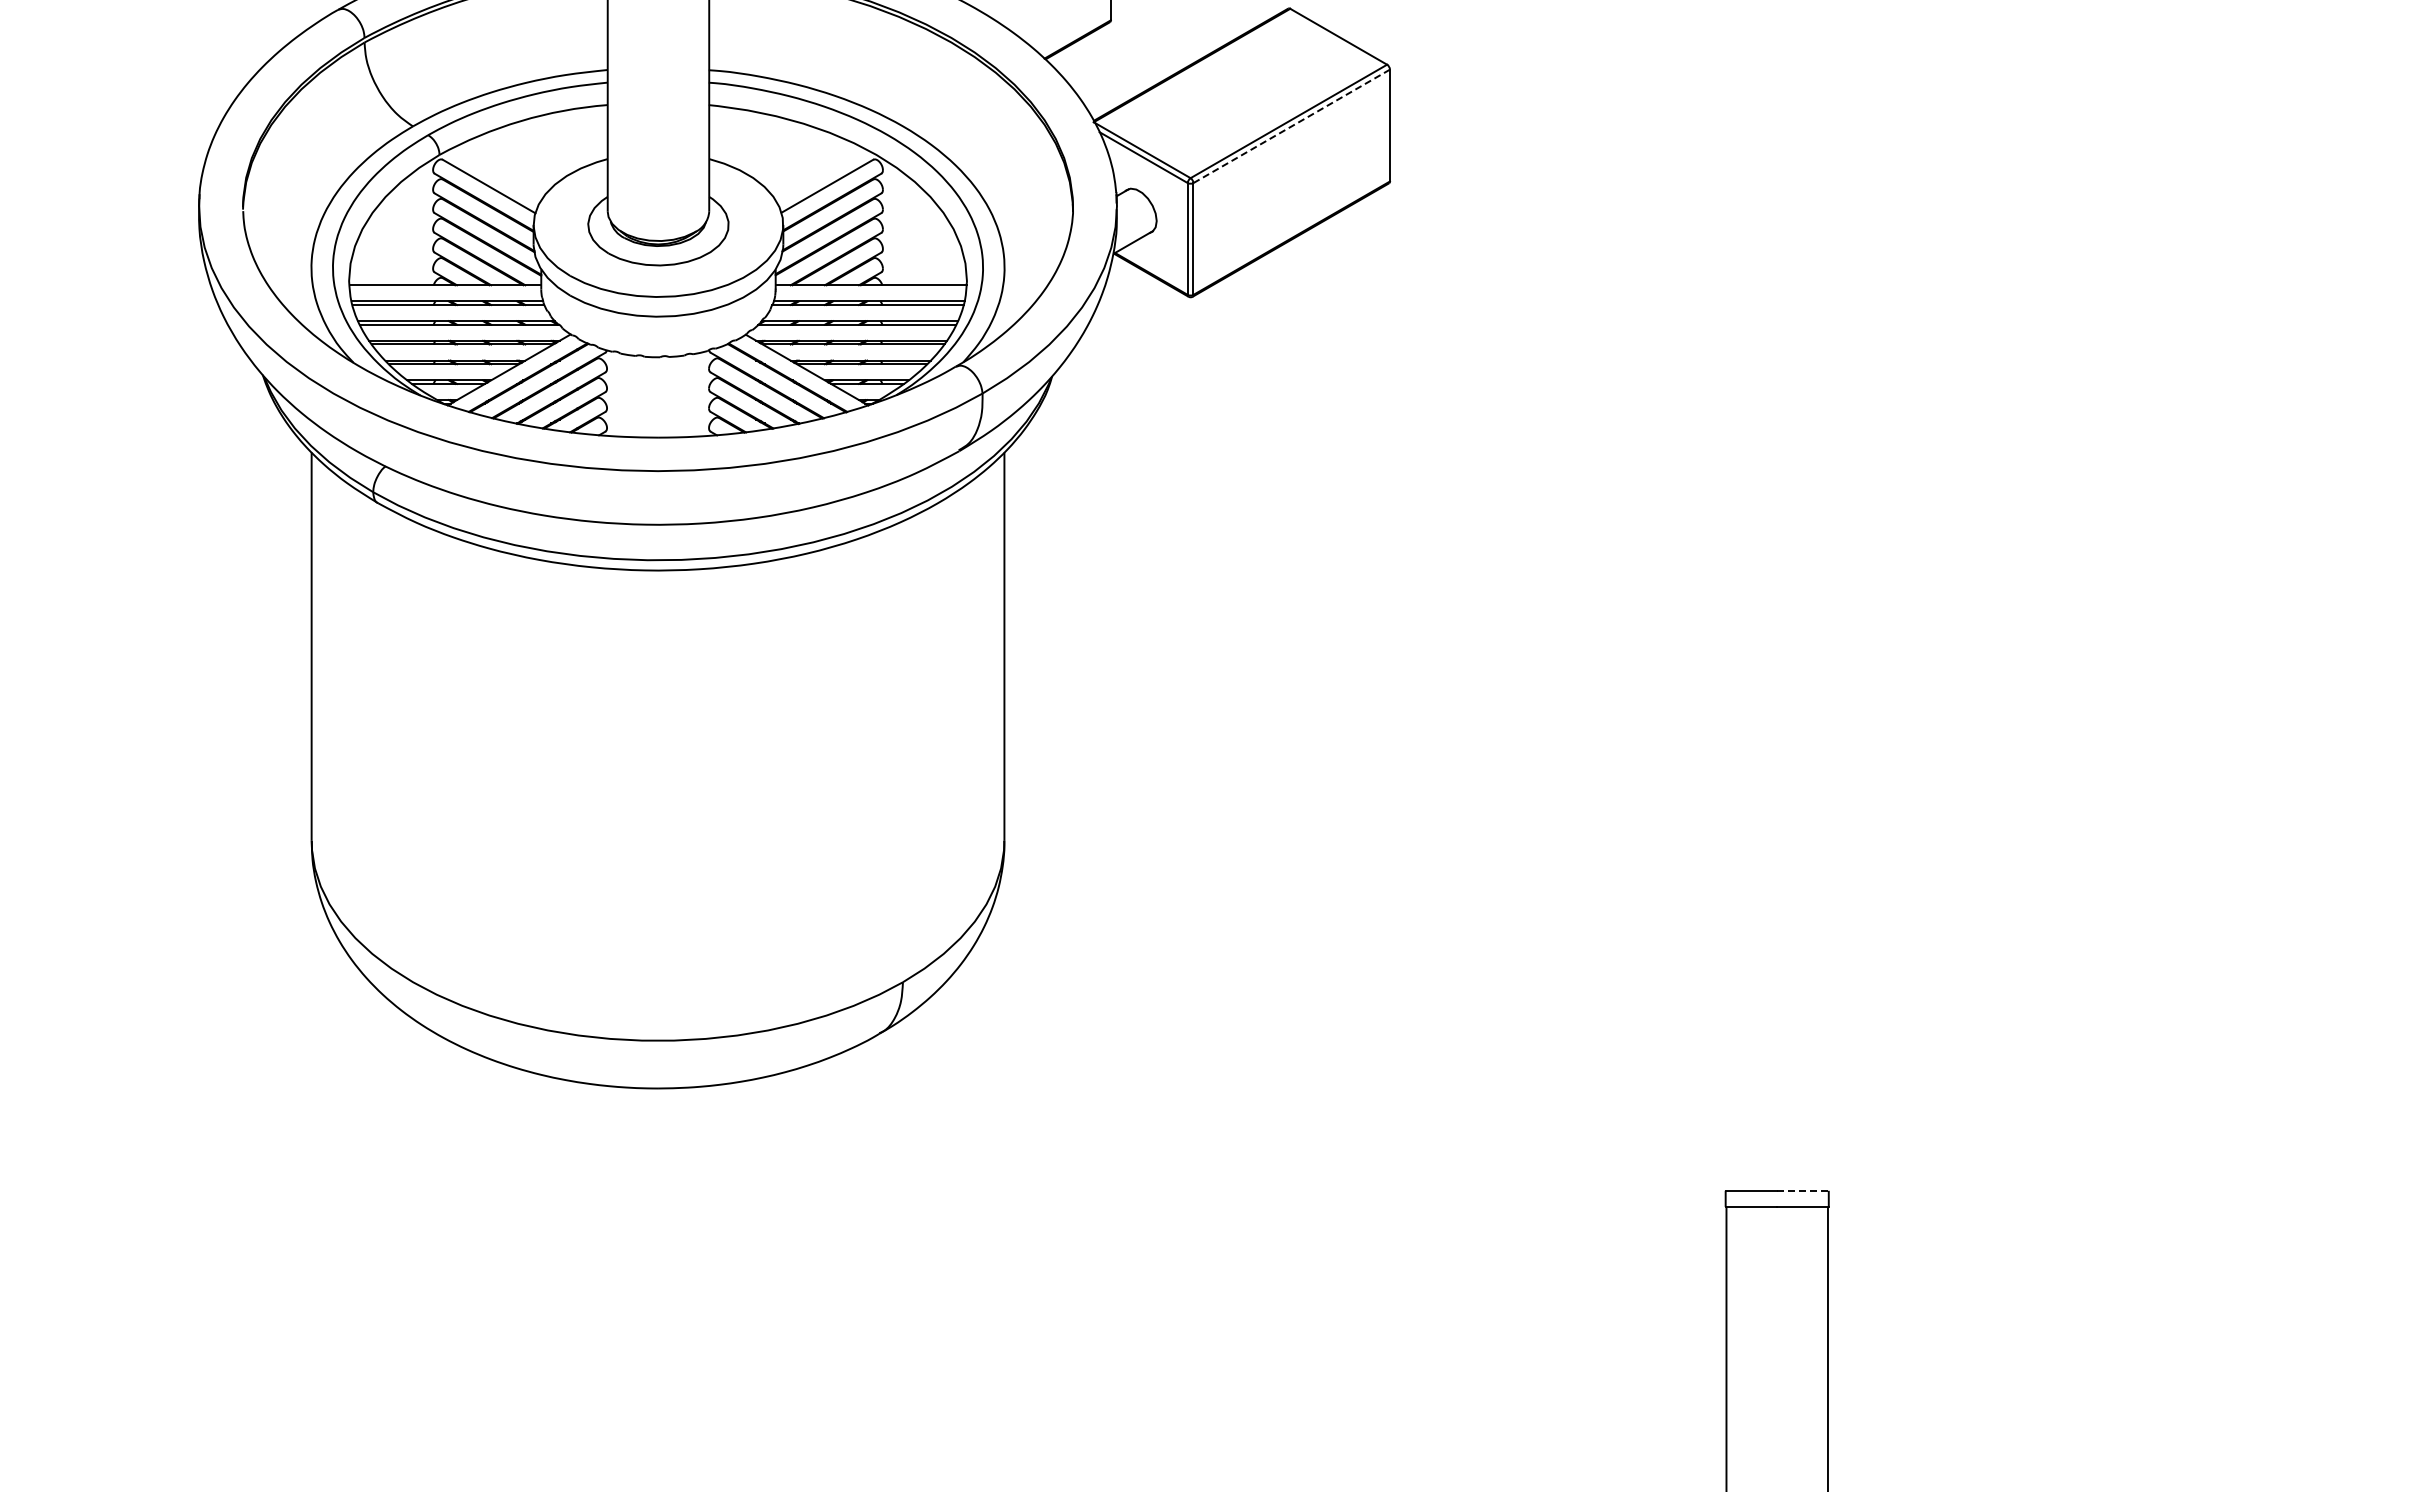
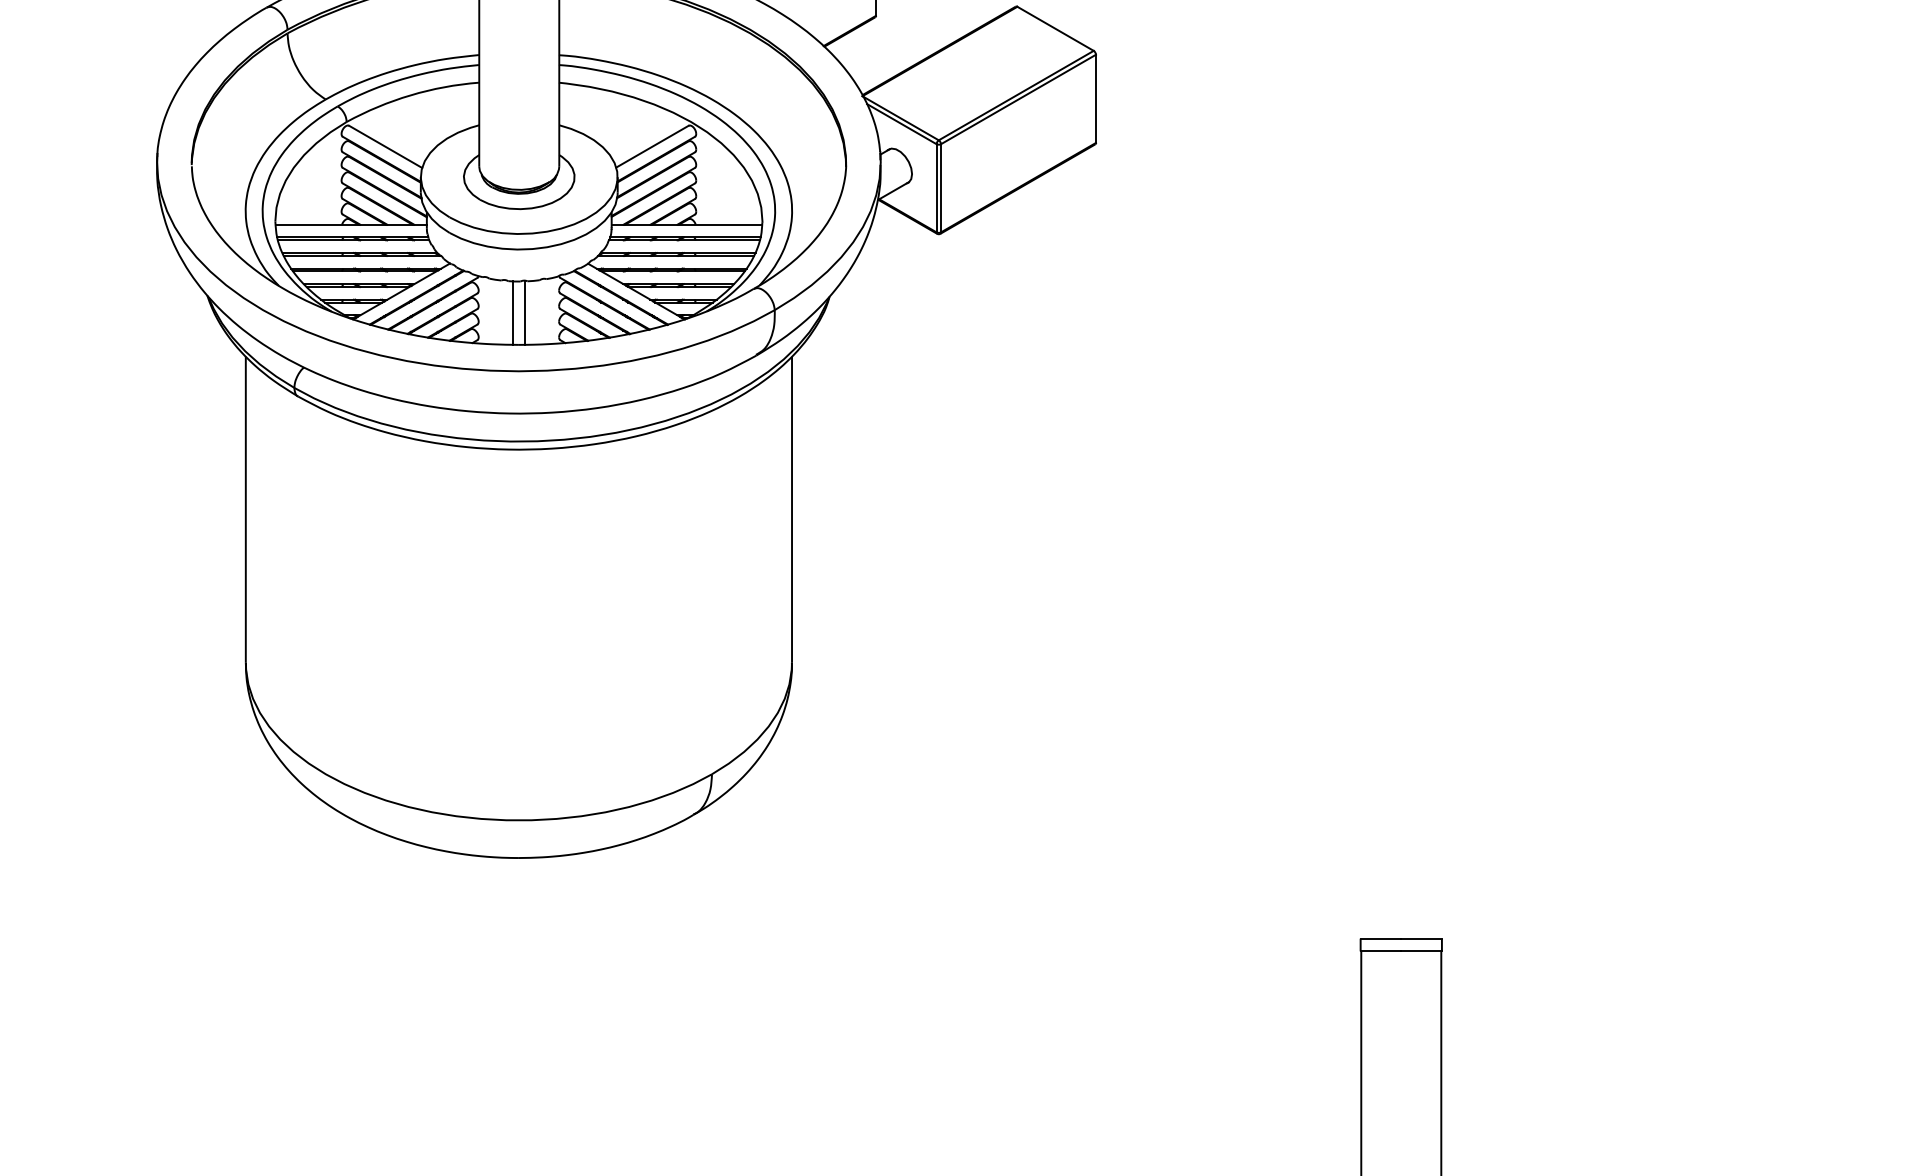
line: (1292, 126) -> (1019, 99), dashed -> solid
line: (666, 396) -> (525, 312), added
line: (649, 397) -> (512, 313), added
line: (1803, 1190) -> (1422, 938), dashed -> solid

